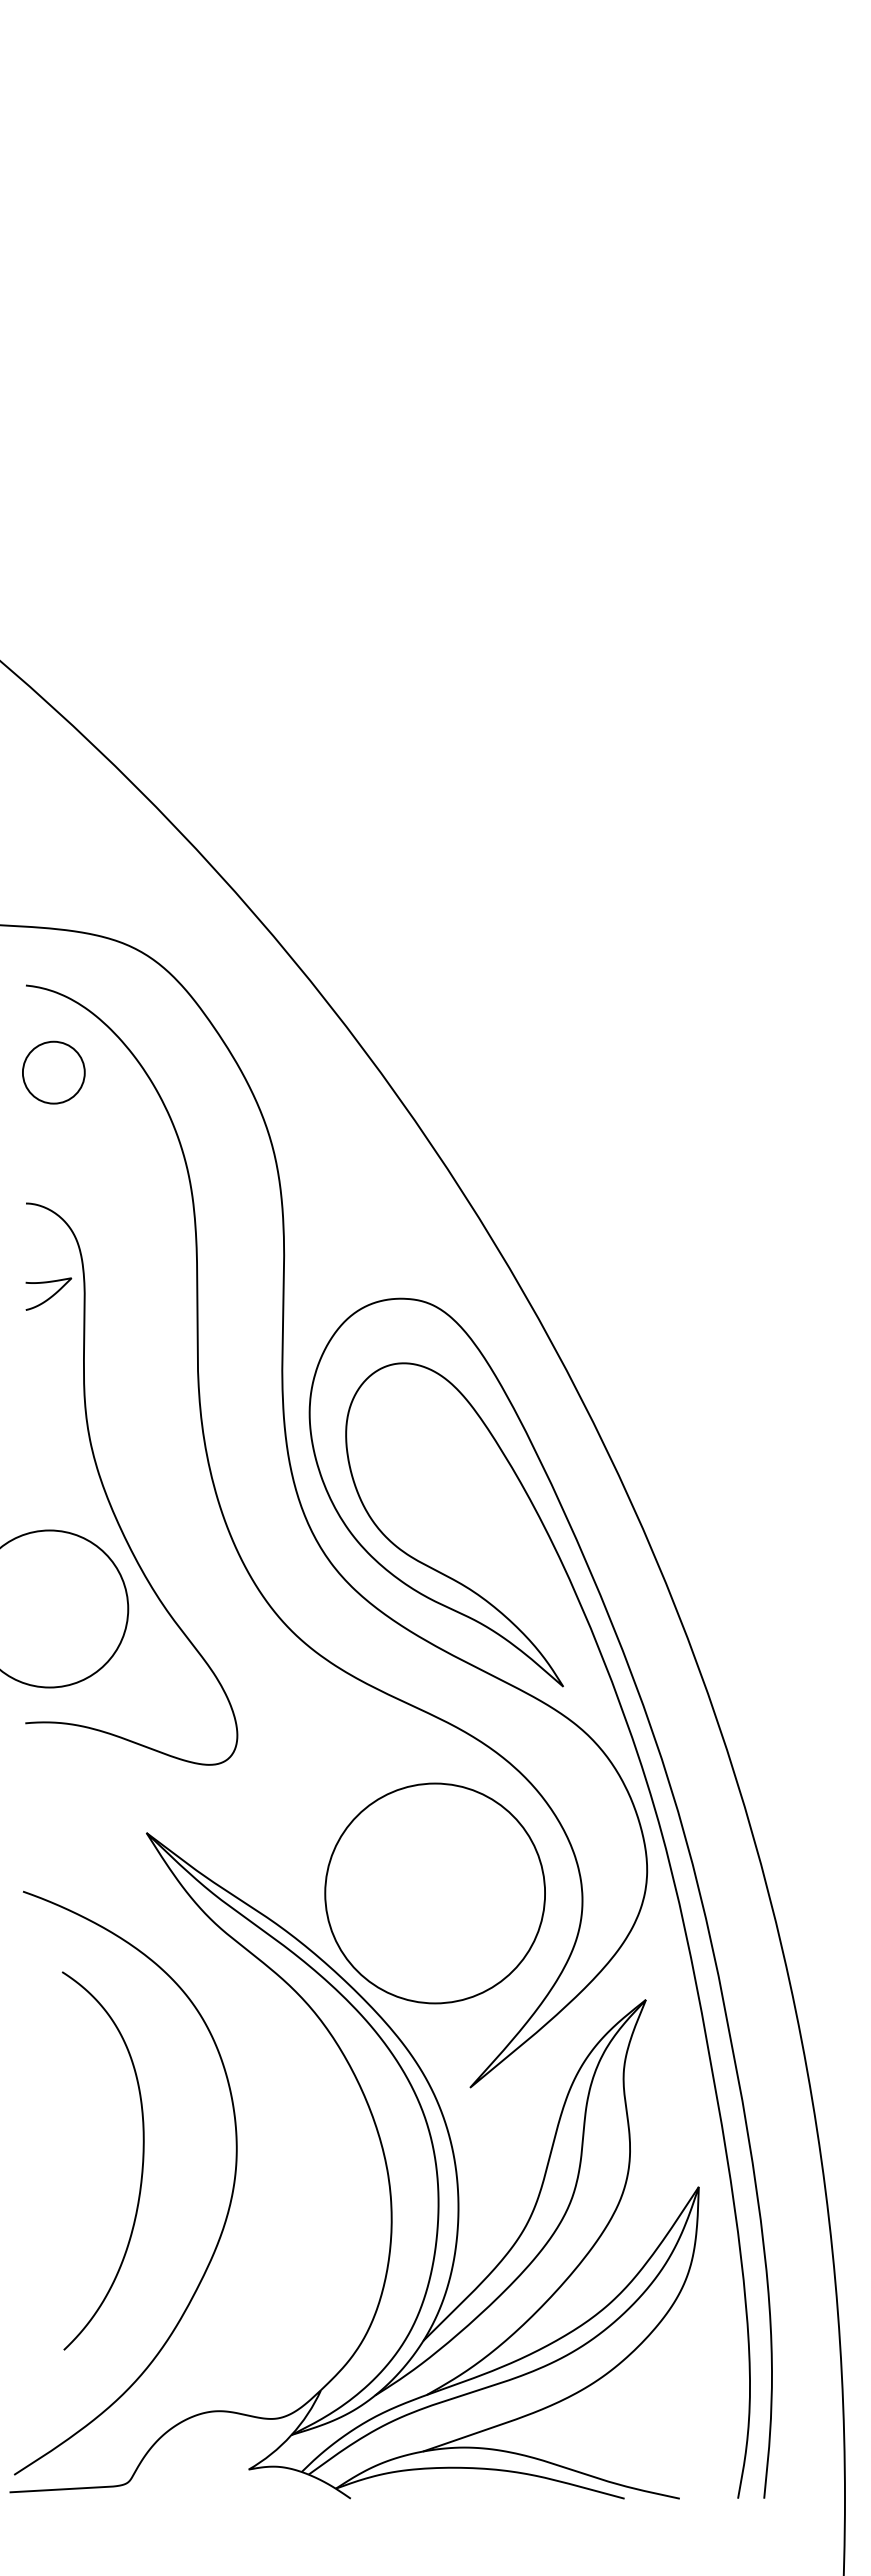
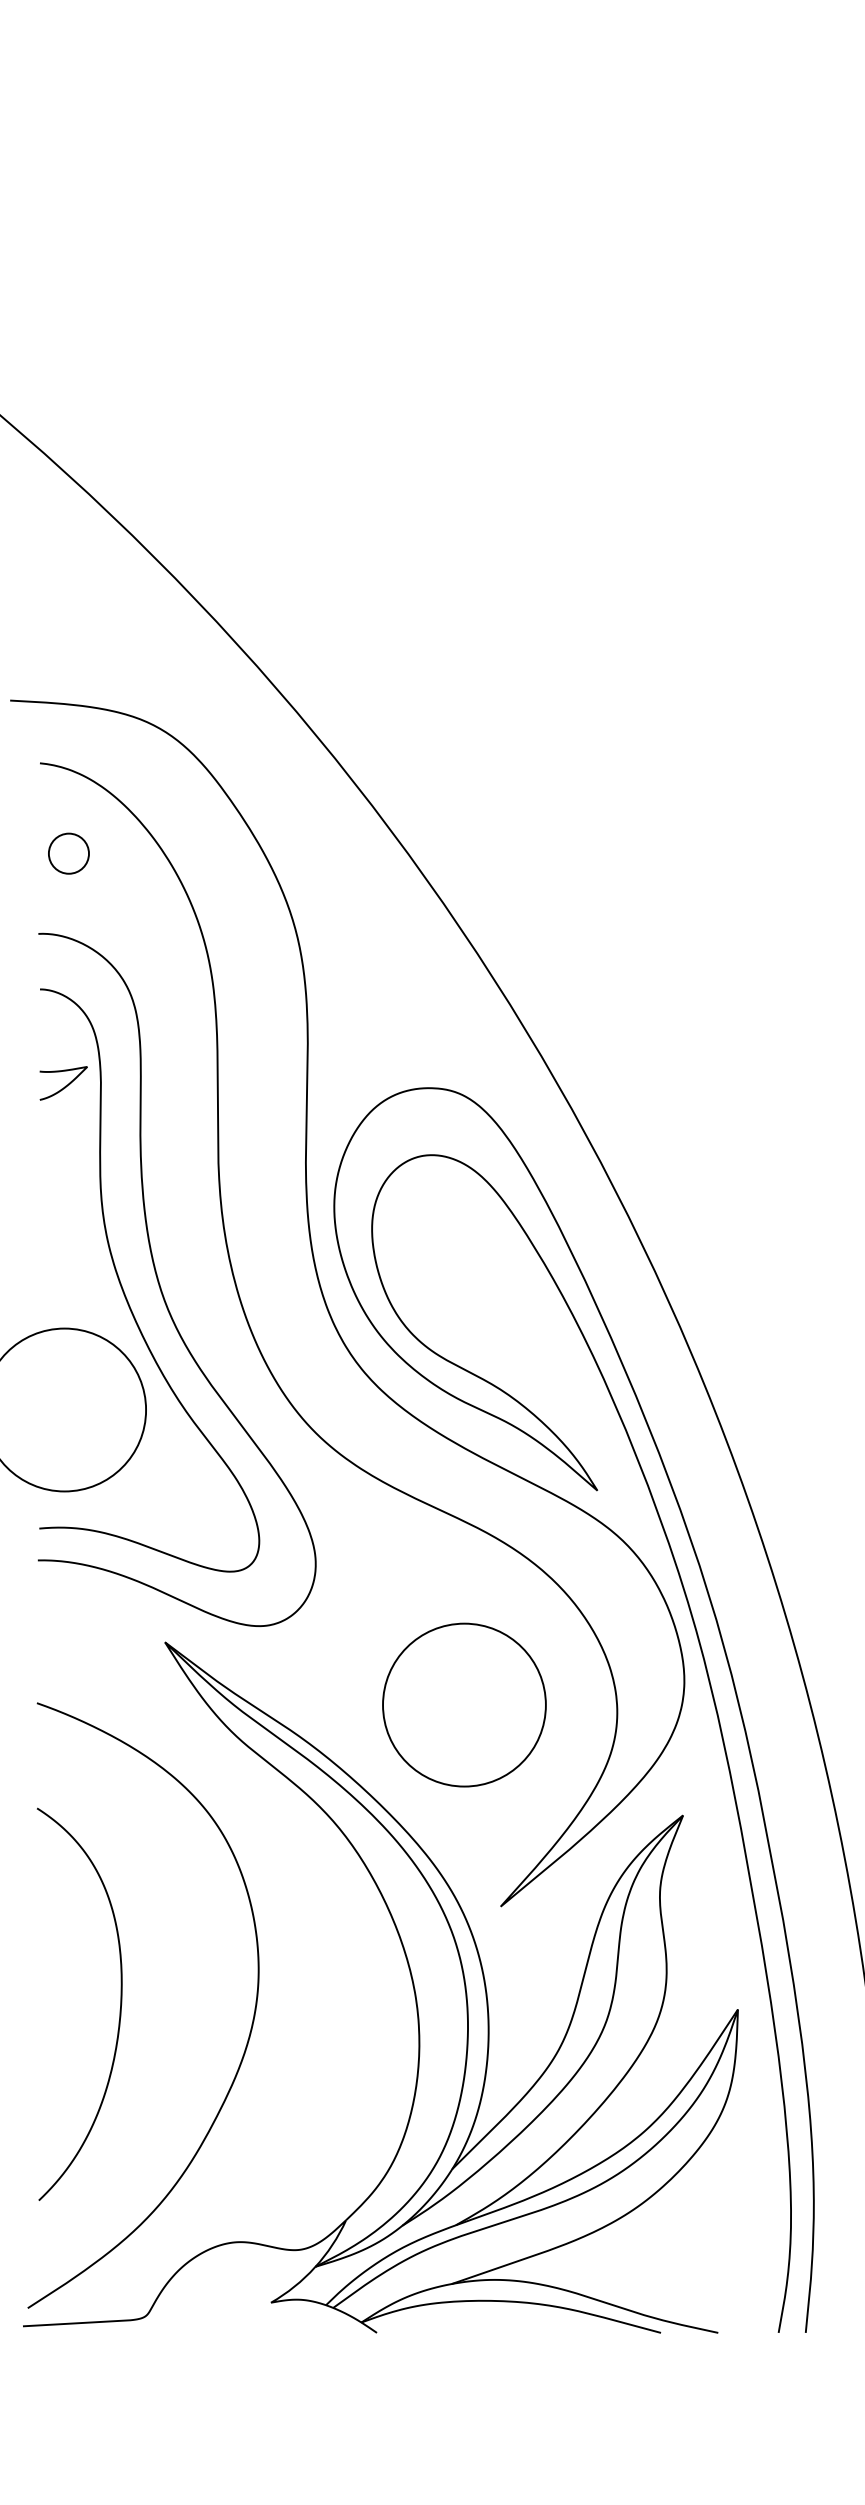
circle: (53, 1072) -> (68, 853), size x0.62
curve: (142, 1488) -> (160, 1285), added
circle: (434, 1893) -> (463, 1705), size x0.71
curve: (141, 2167) -> (119, 2011), moved

